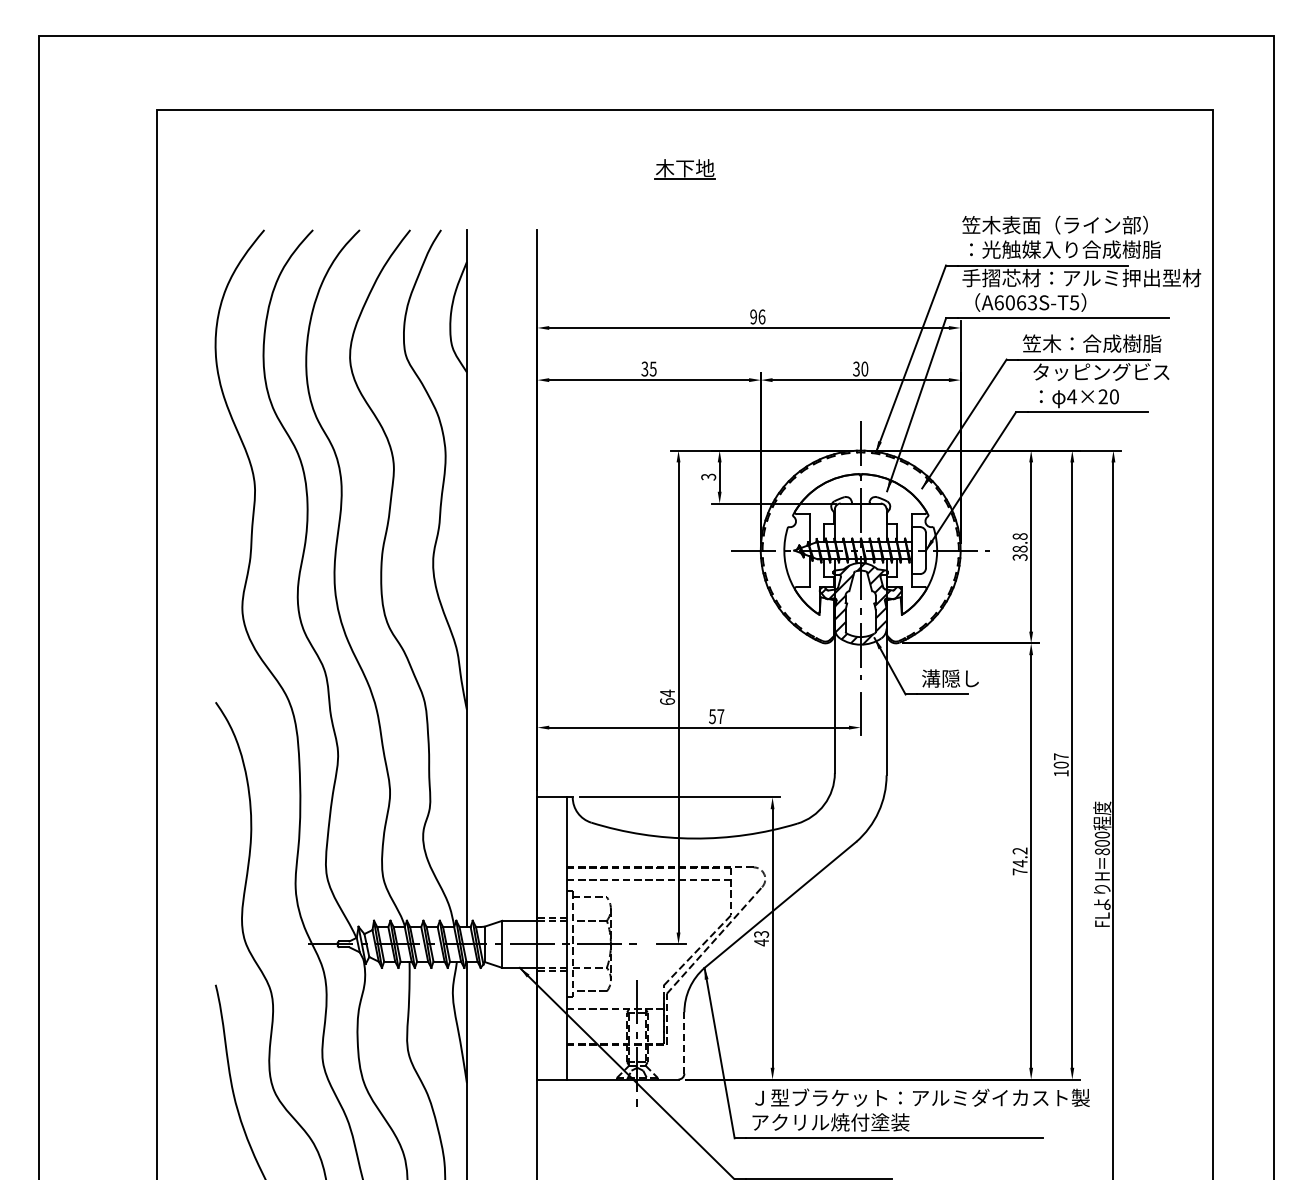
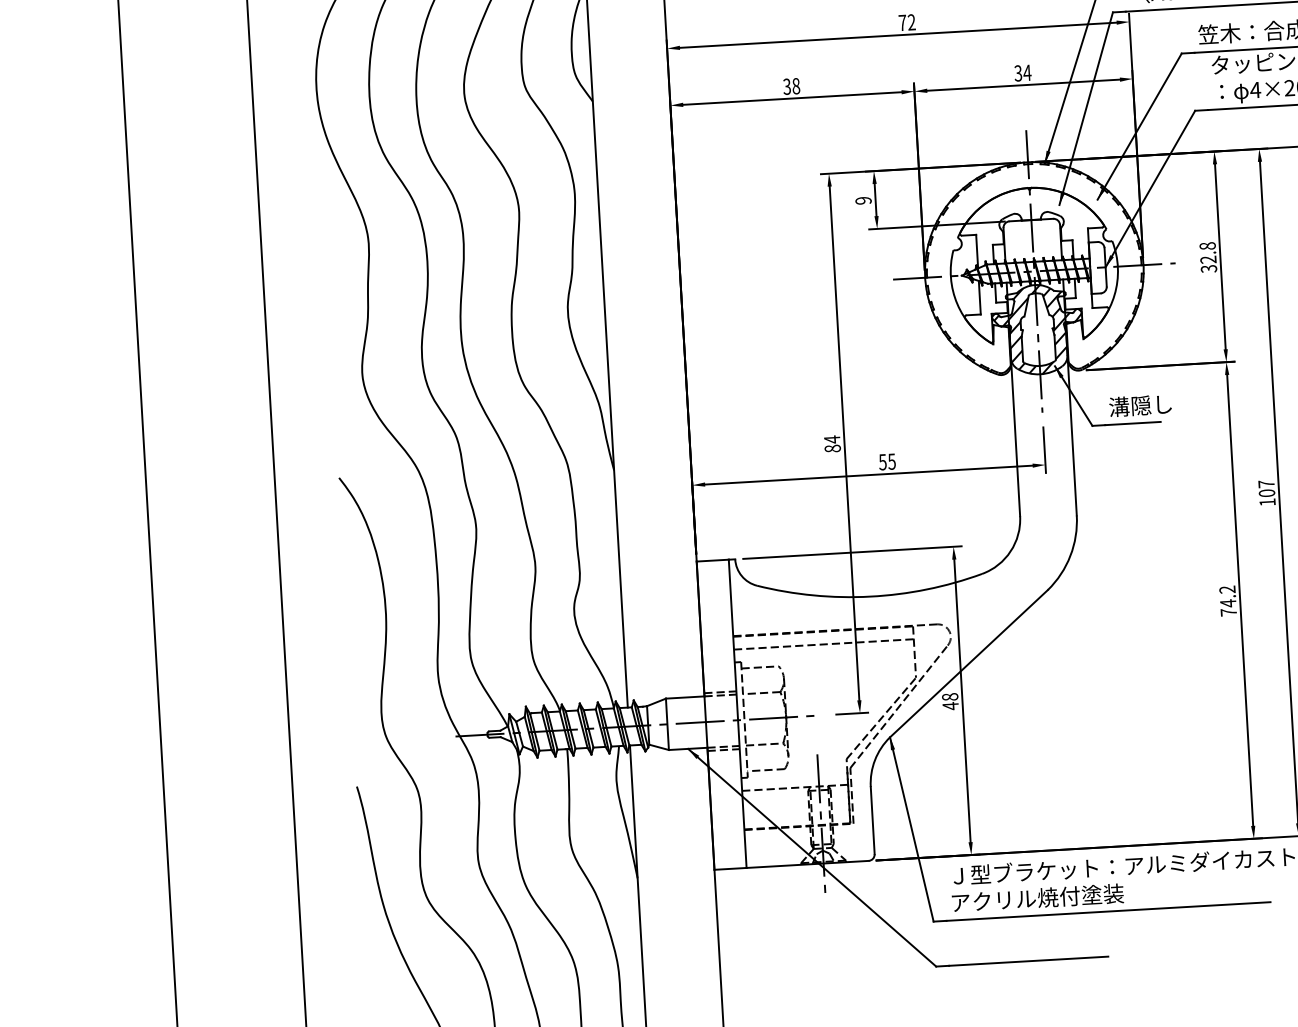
text: (757, 316) -> (906, 22), 96 -> 72
text: (652, 368) -> (795, 85), 35 -> 38
text: (864, 368) -> (1027, 72), 30 -> 34
text: (708, 476) -> (863, 200), 3 -> 9
text: (1019, 548) -> (1207, 259), 38.8 -> 32.8
text: (667, 701) -> (832, 448), 64 -> 84
text: (720, 716) -> (891, 461), 57 -> 55
text: (761, 933) -> (950, 696), 43 -> 48
line: (684, 1042) -> (872, 820), dashed -> solid

